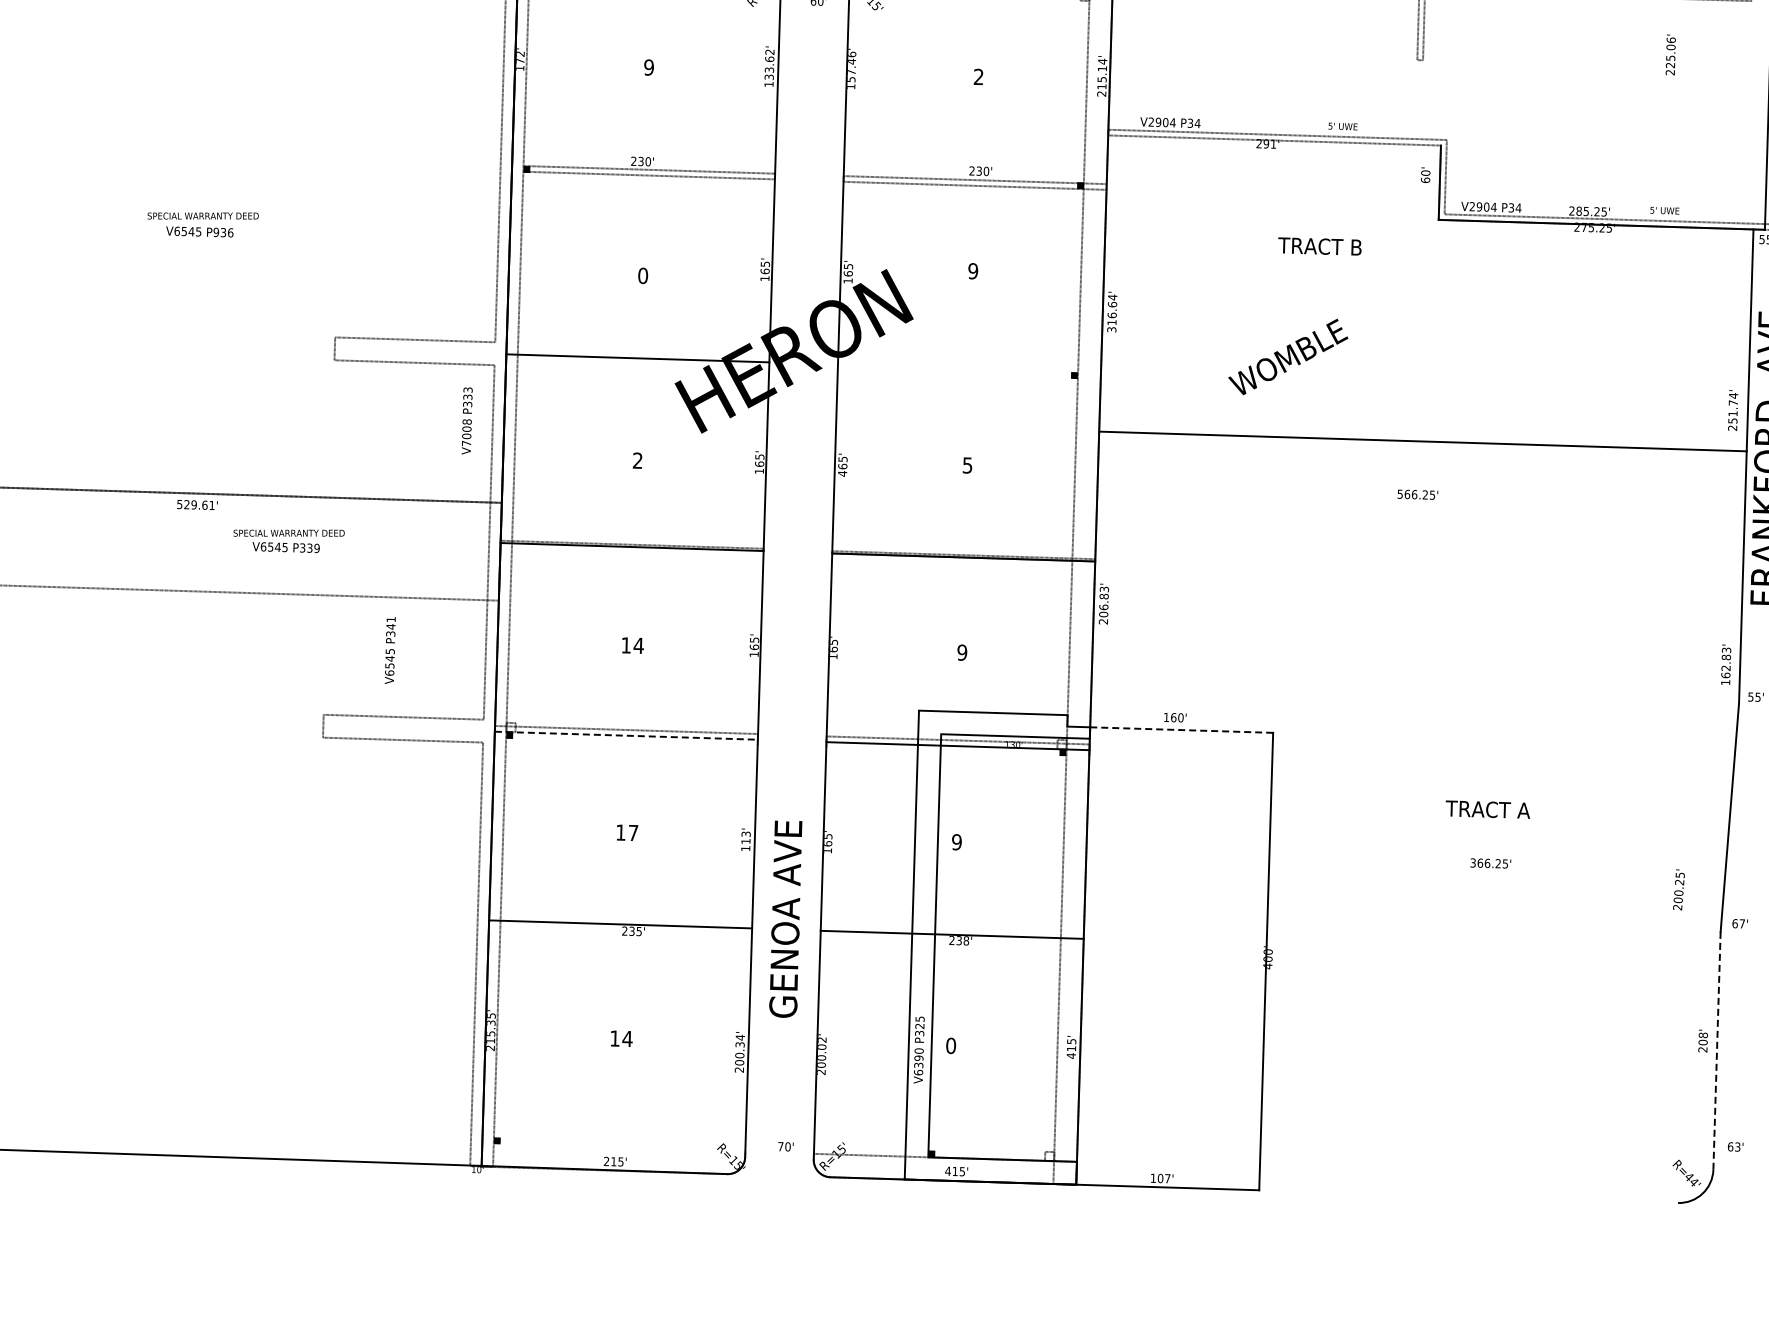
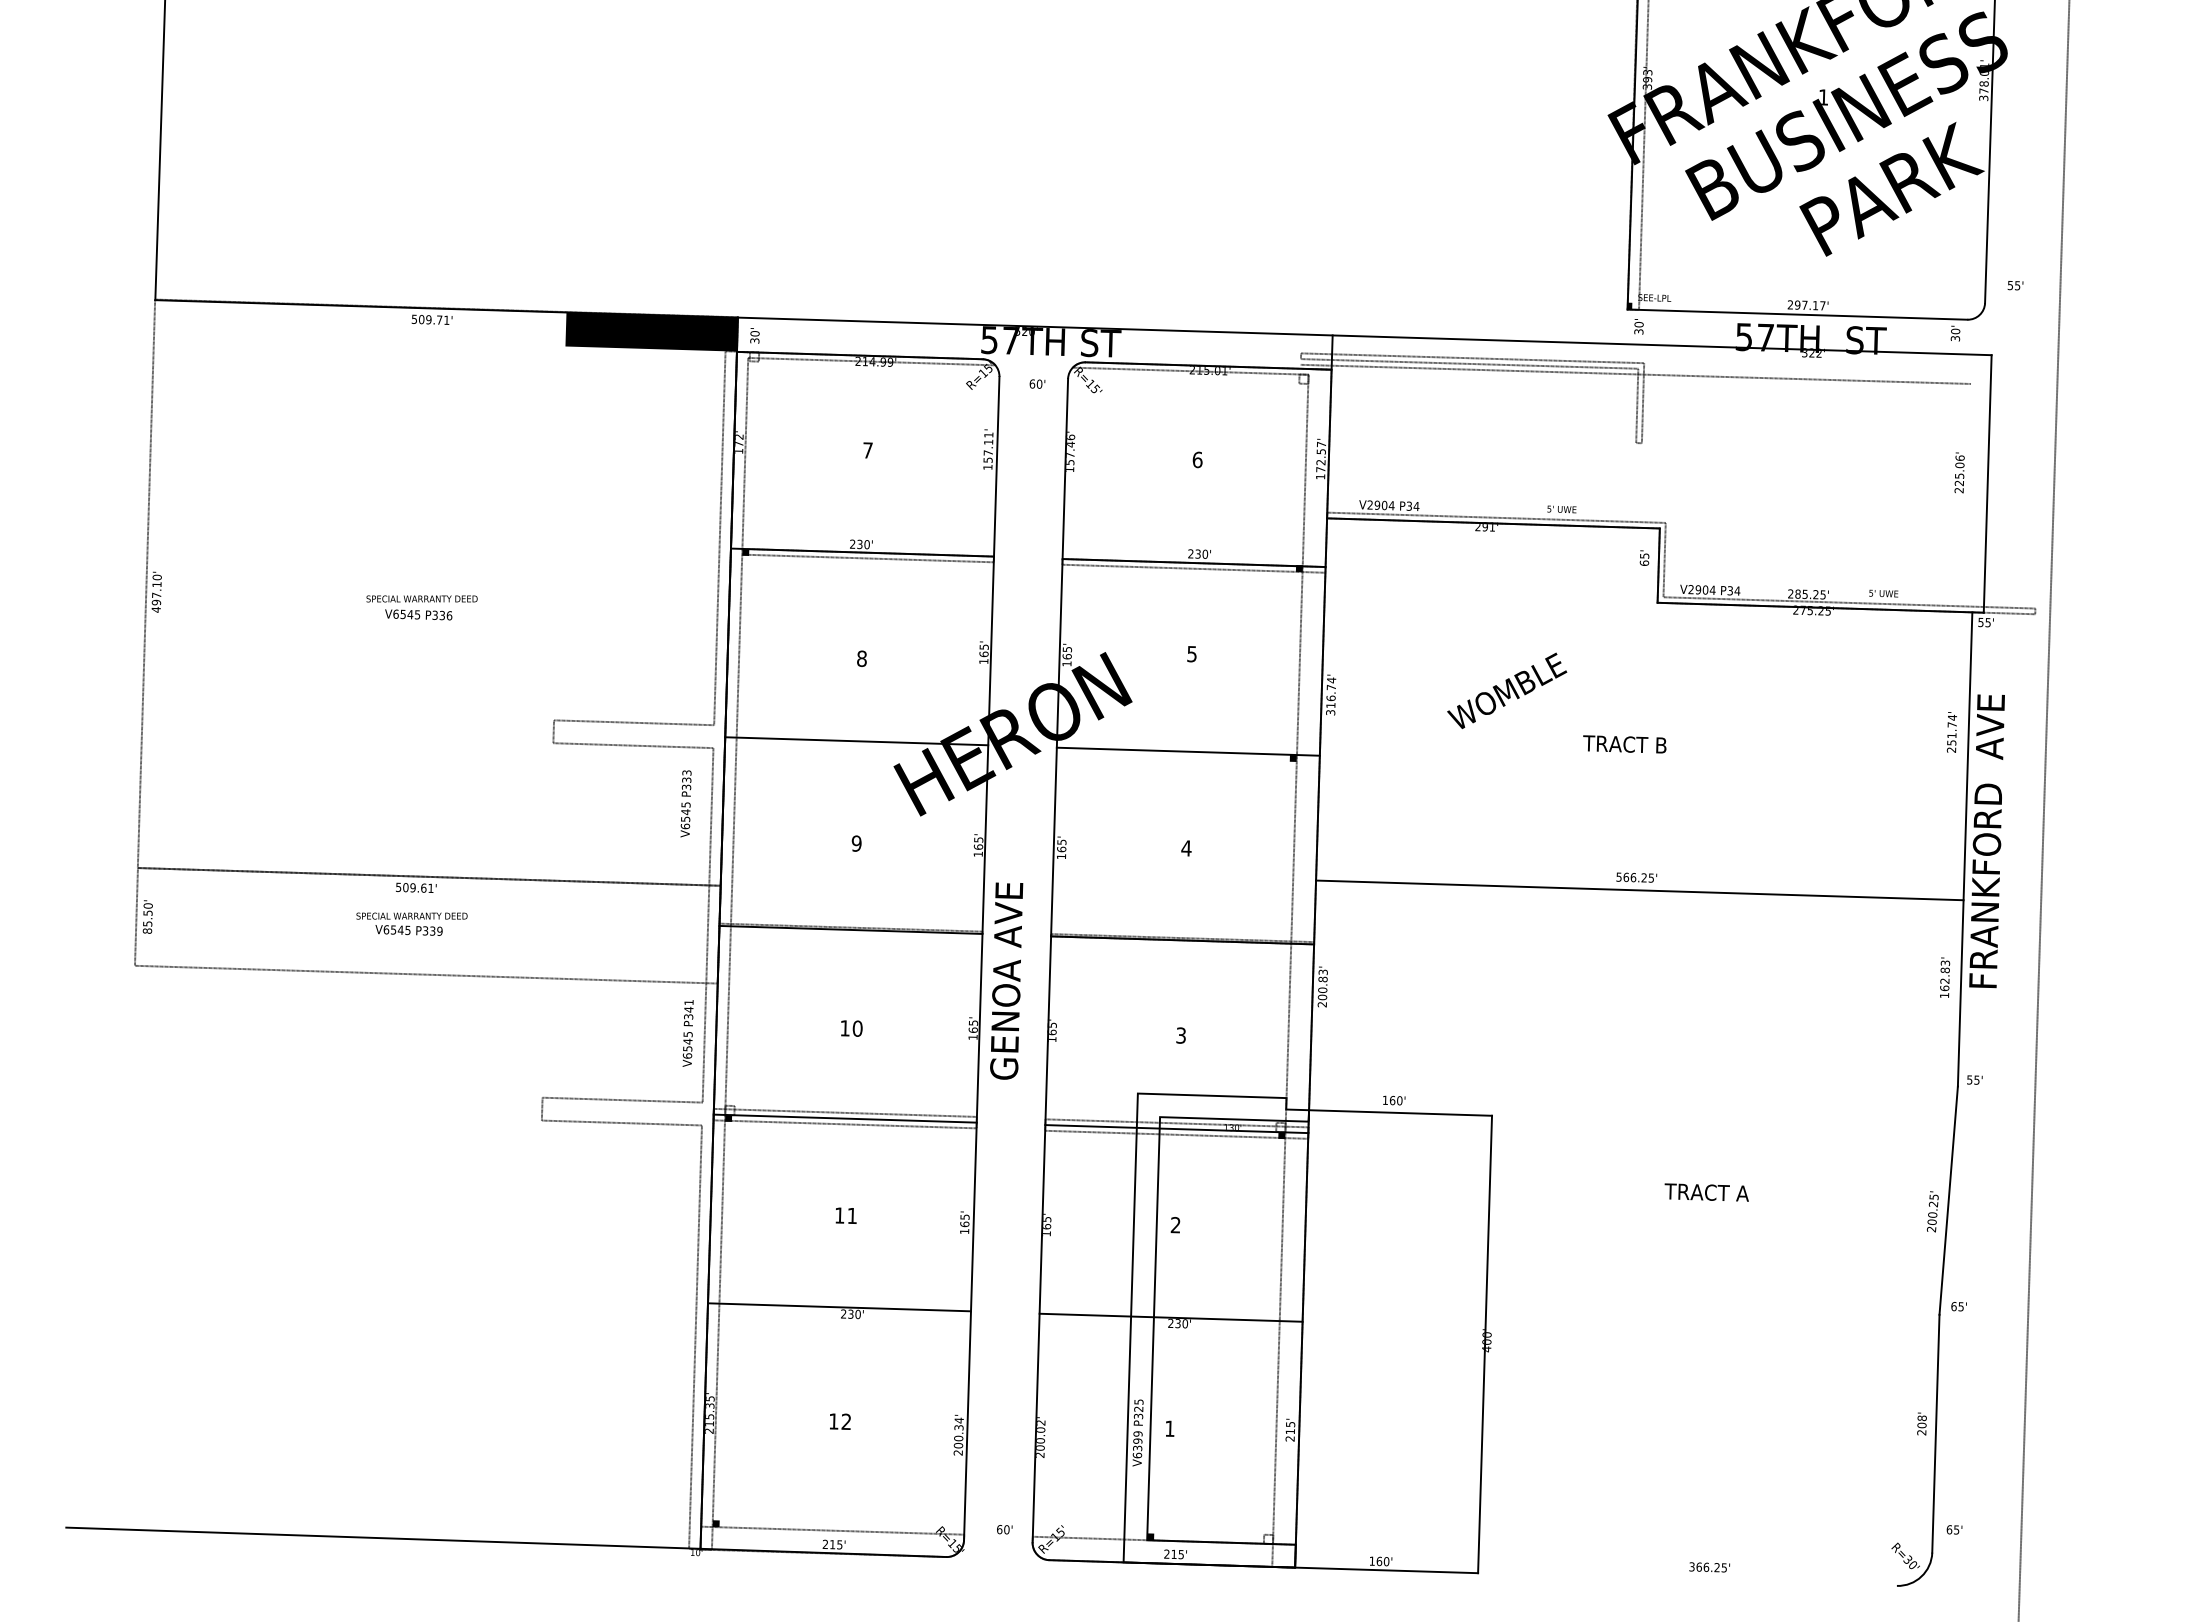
text: (1670, 54) -> (1959, 472), moved
text: (769, 64) -> (988, 447), 133.62' -> 157.11'
text: (648, 67) -> (867, 450), 9 -> 7
text: (978, 76) -> (1197, 459), 2 -> 6
text: (1101, 77) -> (1320, 460), 215.14' -> 172.57'
line: (1274, 140) -> (1493, 523), added
line: (642, 169) -> (861, 552), added
text: (1425, 172) -> (1644, 555), 60' -> 65'
line: (974, 180) -> (1193, 563), added
text: (215, 231) -> (434, 614), P936 -> P336
text: (1319, 246) -> (1624, 744), moved
text: (972, 271) -> (1191, 654), 9 -> 5
text: (642, 275) -> (861, 658), 0 -> 8
text: (1112, 304) -> (1331, 687), 316.64' -> 316.74'
text: (1288, 356) -> (1507, 690), moved
line: (968, 368) -> (1187, 751), added
text: (1732, 410) -> (1951, 732), moved
text: (466, 432) -> (685, 815), V7008 -> V6545
line: (1422, 441) -> (1639, 890), moved
text: (637, 460) -> (856, 843), 2 -> 9
text: (967, 465) -> (1186, 848), 5 -> 4
text: (842, 473) -> (1061, 856), 465' -> 165'
text: (186, 504) -> (405, 887), 529.61' -> 509.61'
text: (288, 540) -> (411, 923), moved
text: (1103, 606) -> (1322, 989), 206.83' -> 200.83'
text: (638, 645) -> (857, 1028), 14 -> 10
text: (389, 650) -> (687, 1033), moved
text: (962, 652) -> (1181, 1035), 9 -> 3
text: (1726, 664) -> (1945, 977), moved
line: (1181, 730) -> (1400, 1113), dashed -> solid
line: (626, 735) -> (845, 1118), dashed -> solid
line: (625, 741) -> (844, 1124), added
line: (957, 751) -> (1176, 1134), added
text: (633, 832) -> (852, 1215), 17 -> 11
text: (745, 837) -> (964, 1220), 113' -> 165'
text: (956, 842) -> (1175, 1225), 9 -> 2
text: (1490, 863) -> (1709, 1567), moved
text: (1678, 889) -> (1932, 1211), moved
text: (785, 918) -> (1006, 980), moved
text: (1741, 923) -> (1960, 1306), 67' -> 65'
text: (638, 930) -> (857, 1313), 235' -> 230'
text: (966, 940) -> (1185, 1323), 238' -> 230'
text: (627, 1038) -> (846, 1421), 14 -> 12
text: (950, 1045) -> (1169, 1428), 0 -> 1
text: (918, 1050) -> (1137, 1433), V6390 -> V6399
line: (1716, 1050) -> (1935, 1433), dashed -> solid
text: (1070, 1055) -> (1289, 1438), 415' -> 215'
text: (780, 1146) -> (999, 1529), 70' -> 60'
text: (1737, 1146) -> (1956, 1529), 63' -> 65'
line: (613, 1147) -> (832, 1530), added
text: (947, 1170) -> (1166, 1553), 415' -> 215'
text: (1163, 1178) -> (1382, 1561), 107' -> 160'
text: (1691, 1179) -> (1910, 1562), R=44' -> R=30'

